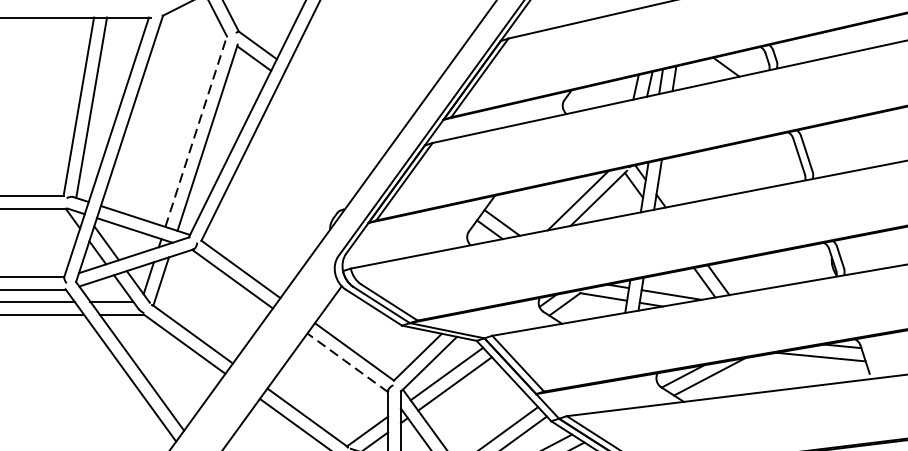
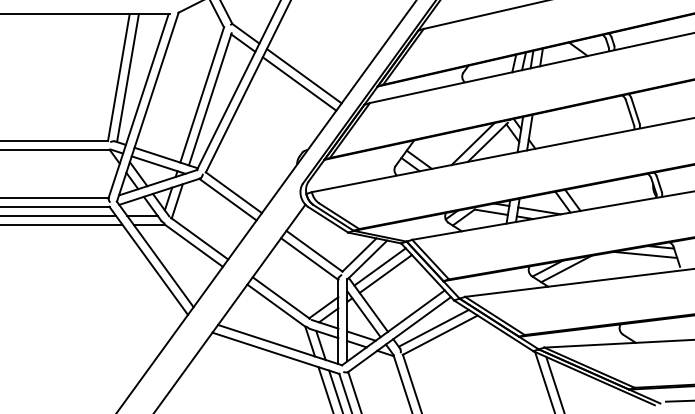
line: (339, 105) -> (303, 76), added
line: (333, 115) -> (299, 83), added
line: (196, 130) -> (202, 94), dashed -> solid
line: (347, 362) -> (309, 258), dashed -> solid

